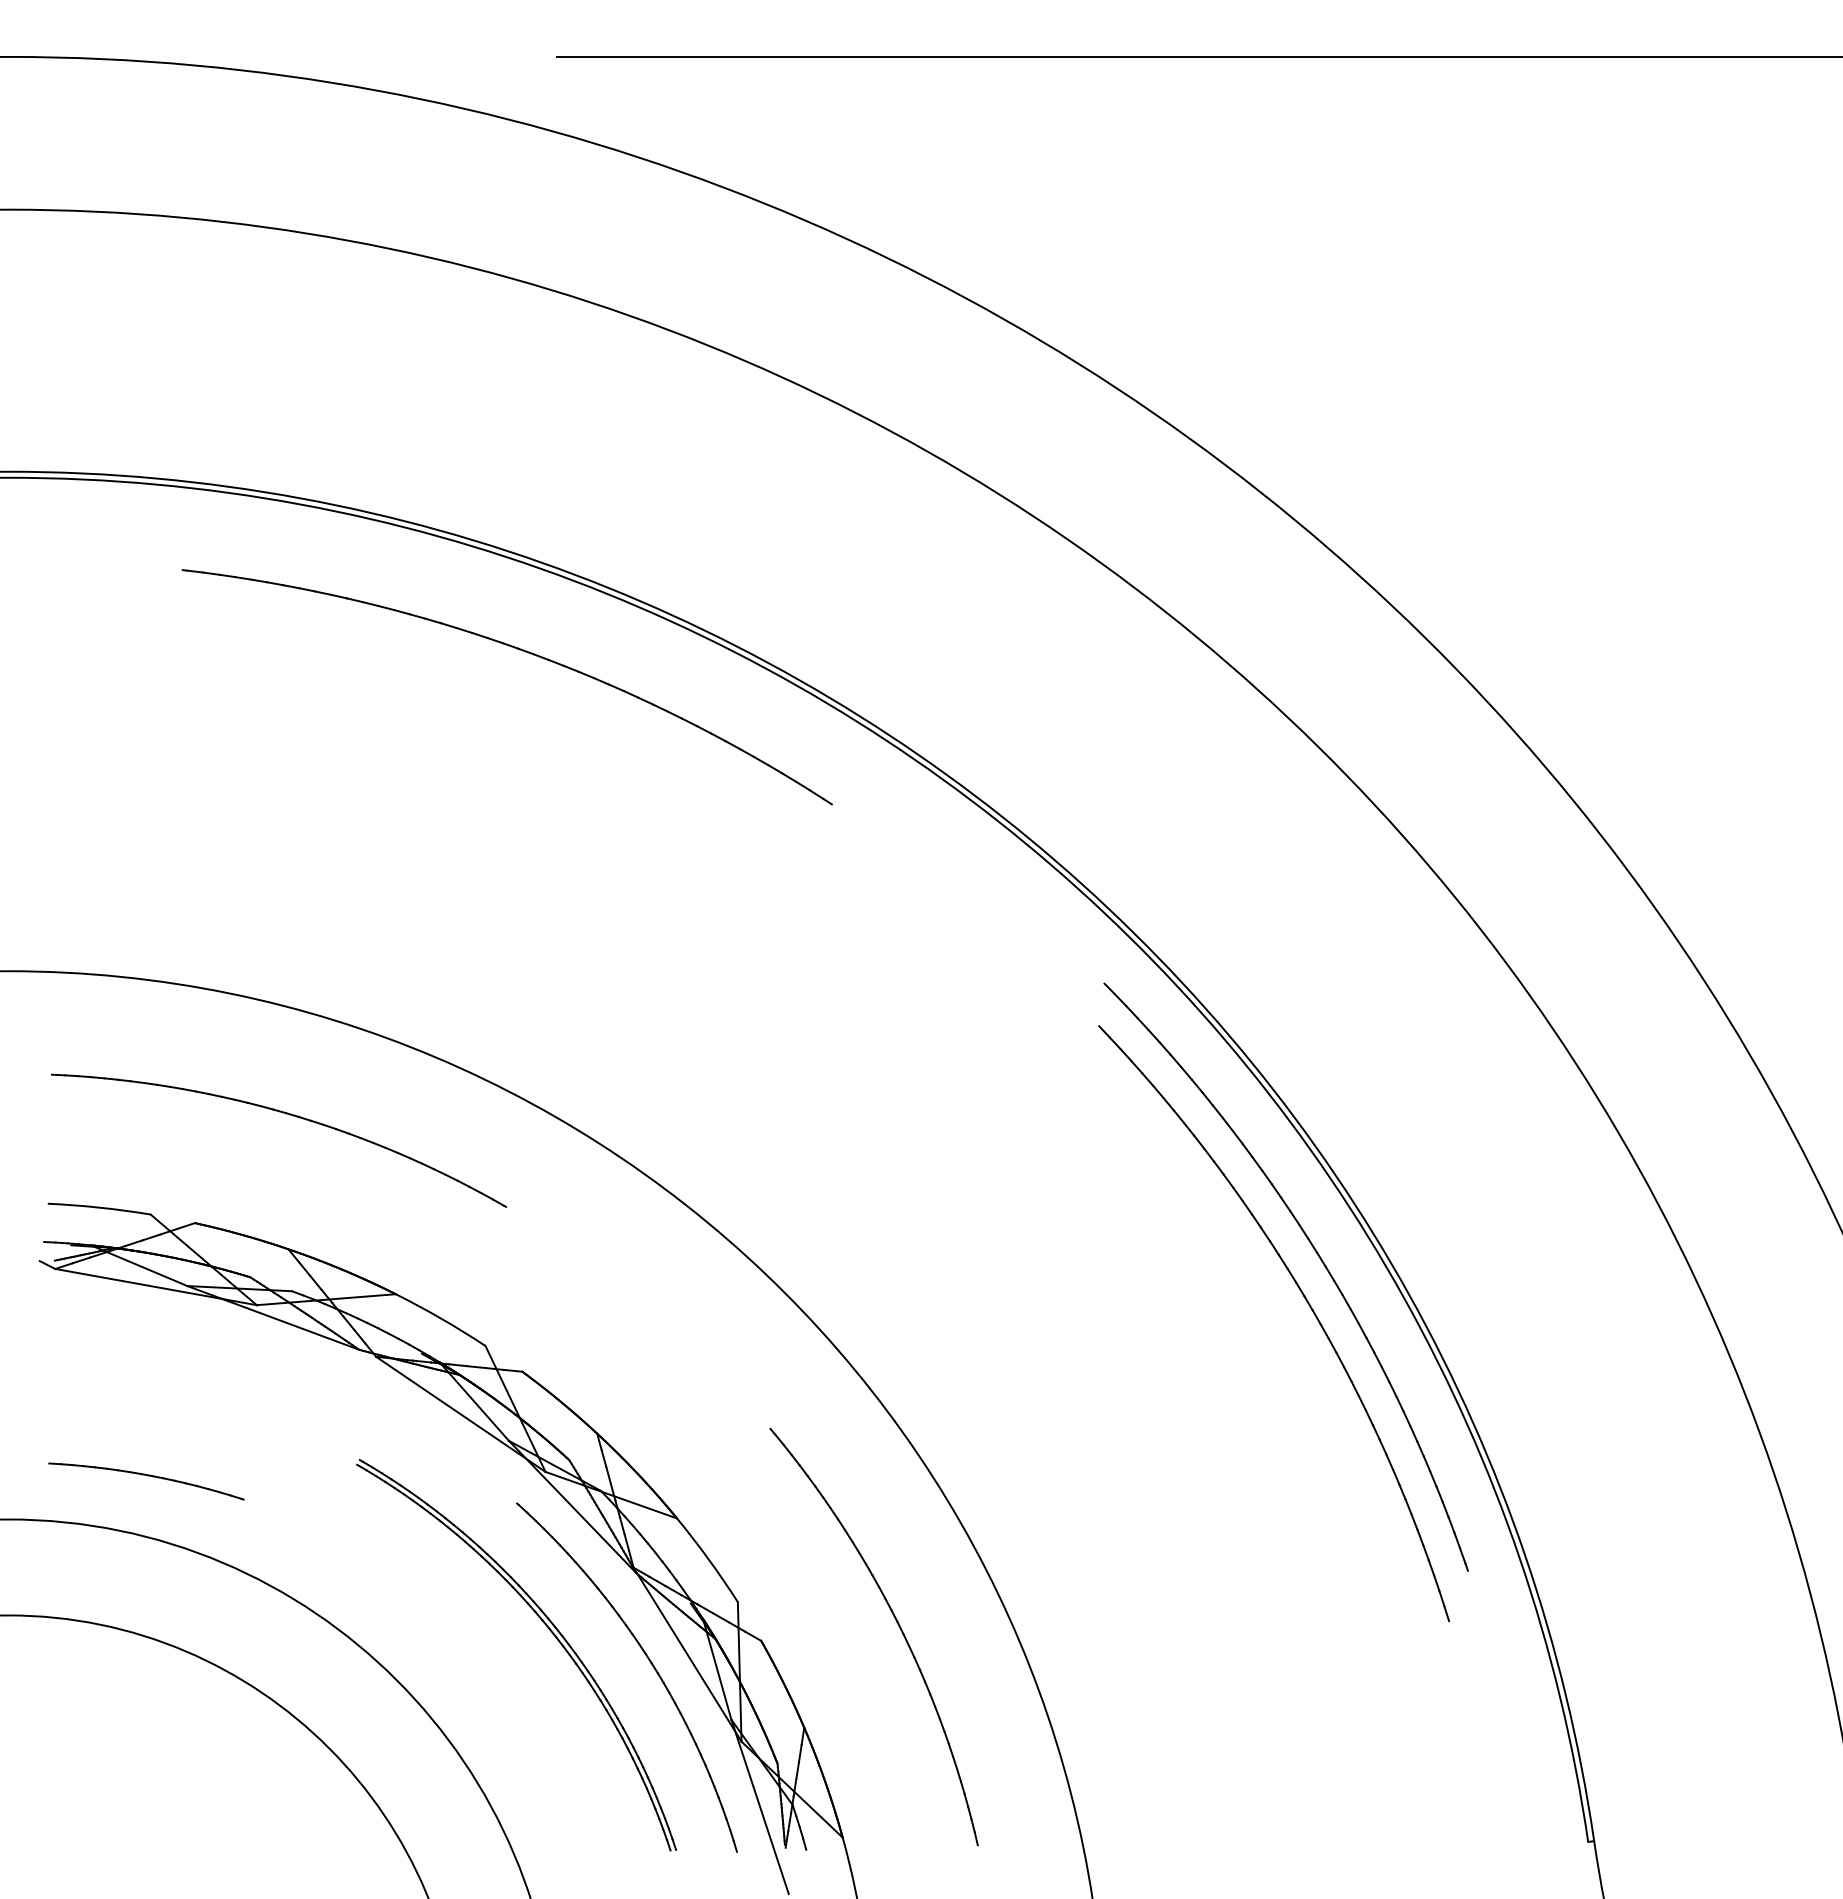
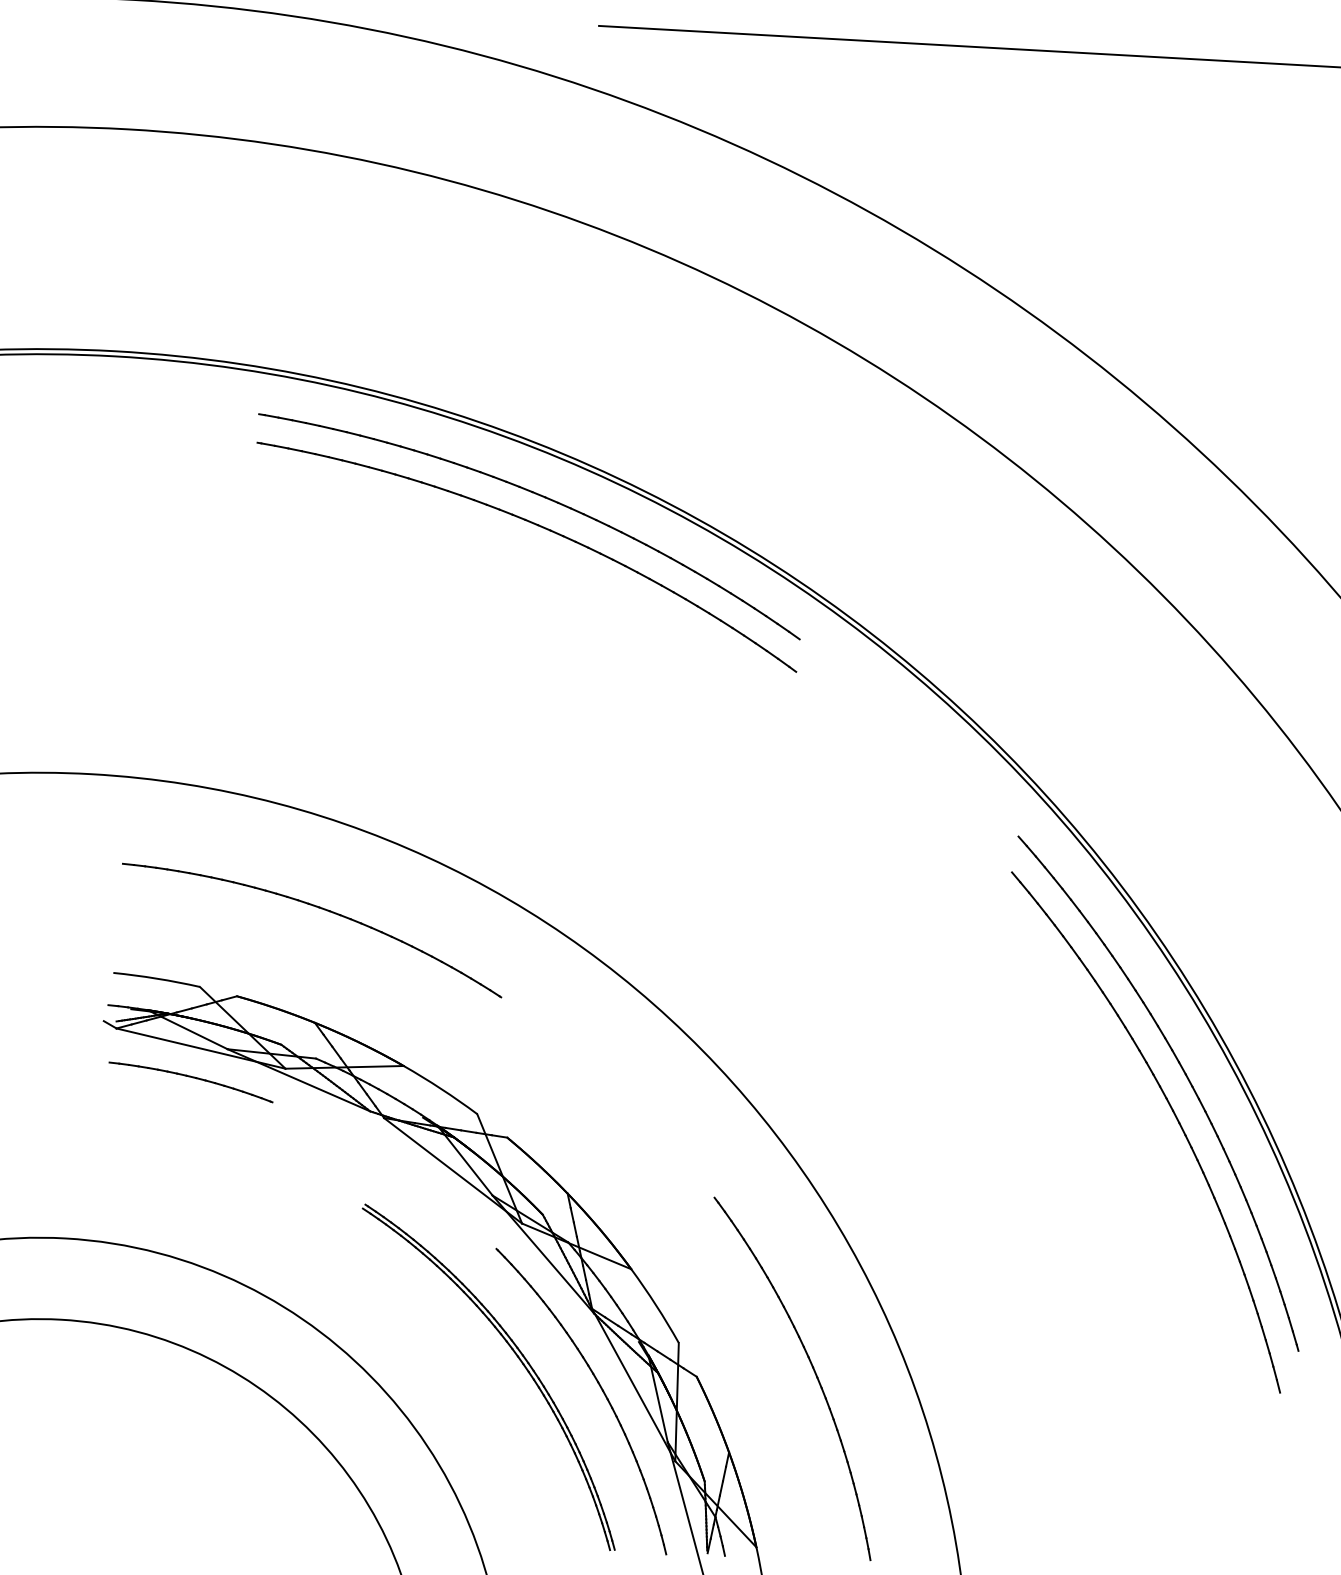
part: (518, 614) -> (539, 496), added
part: (146, 1481) -> (191, 1082), moved

